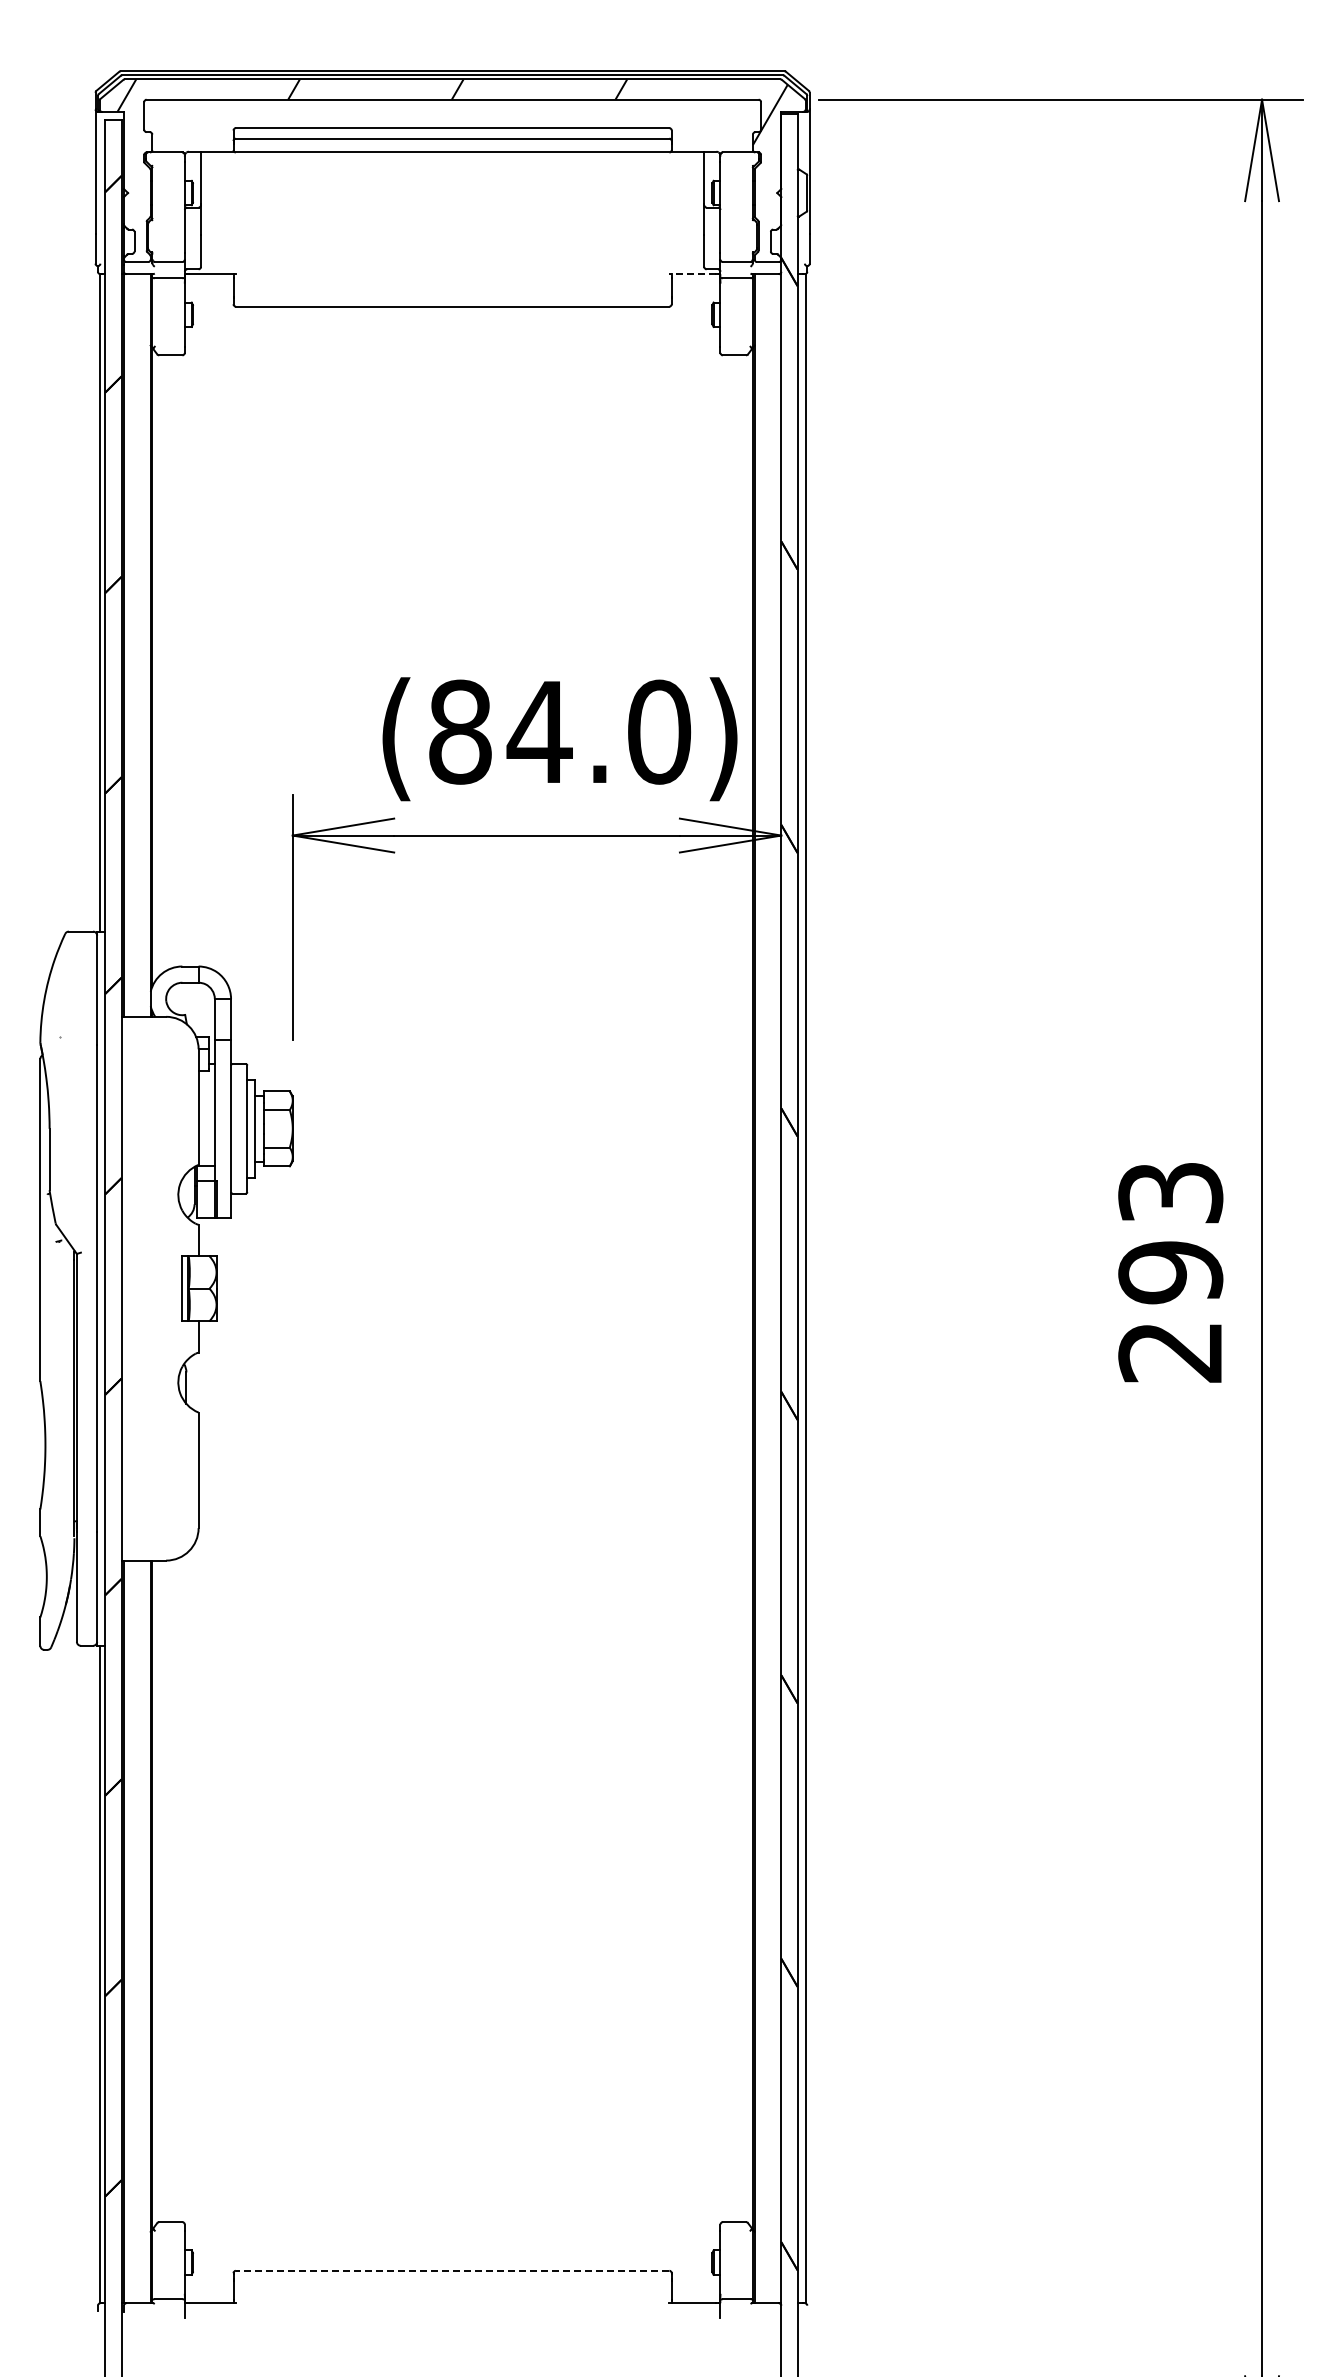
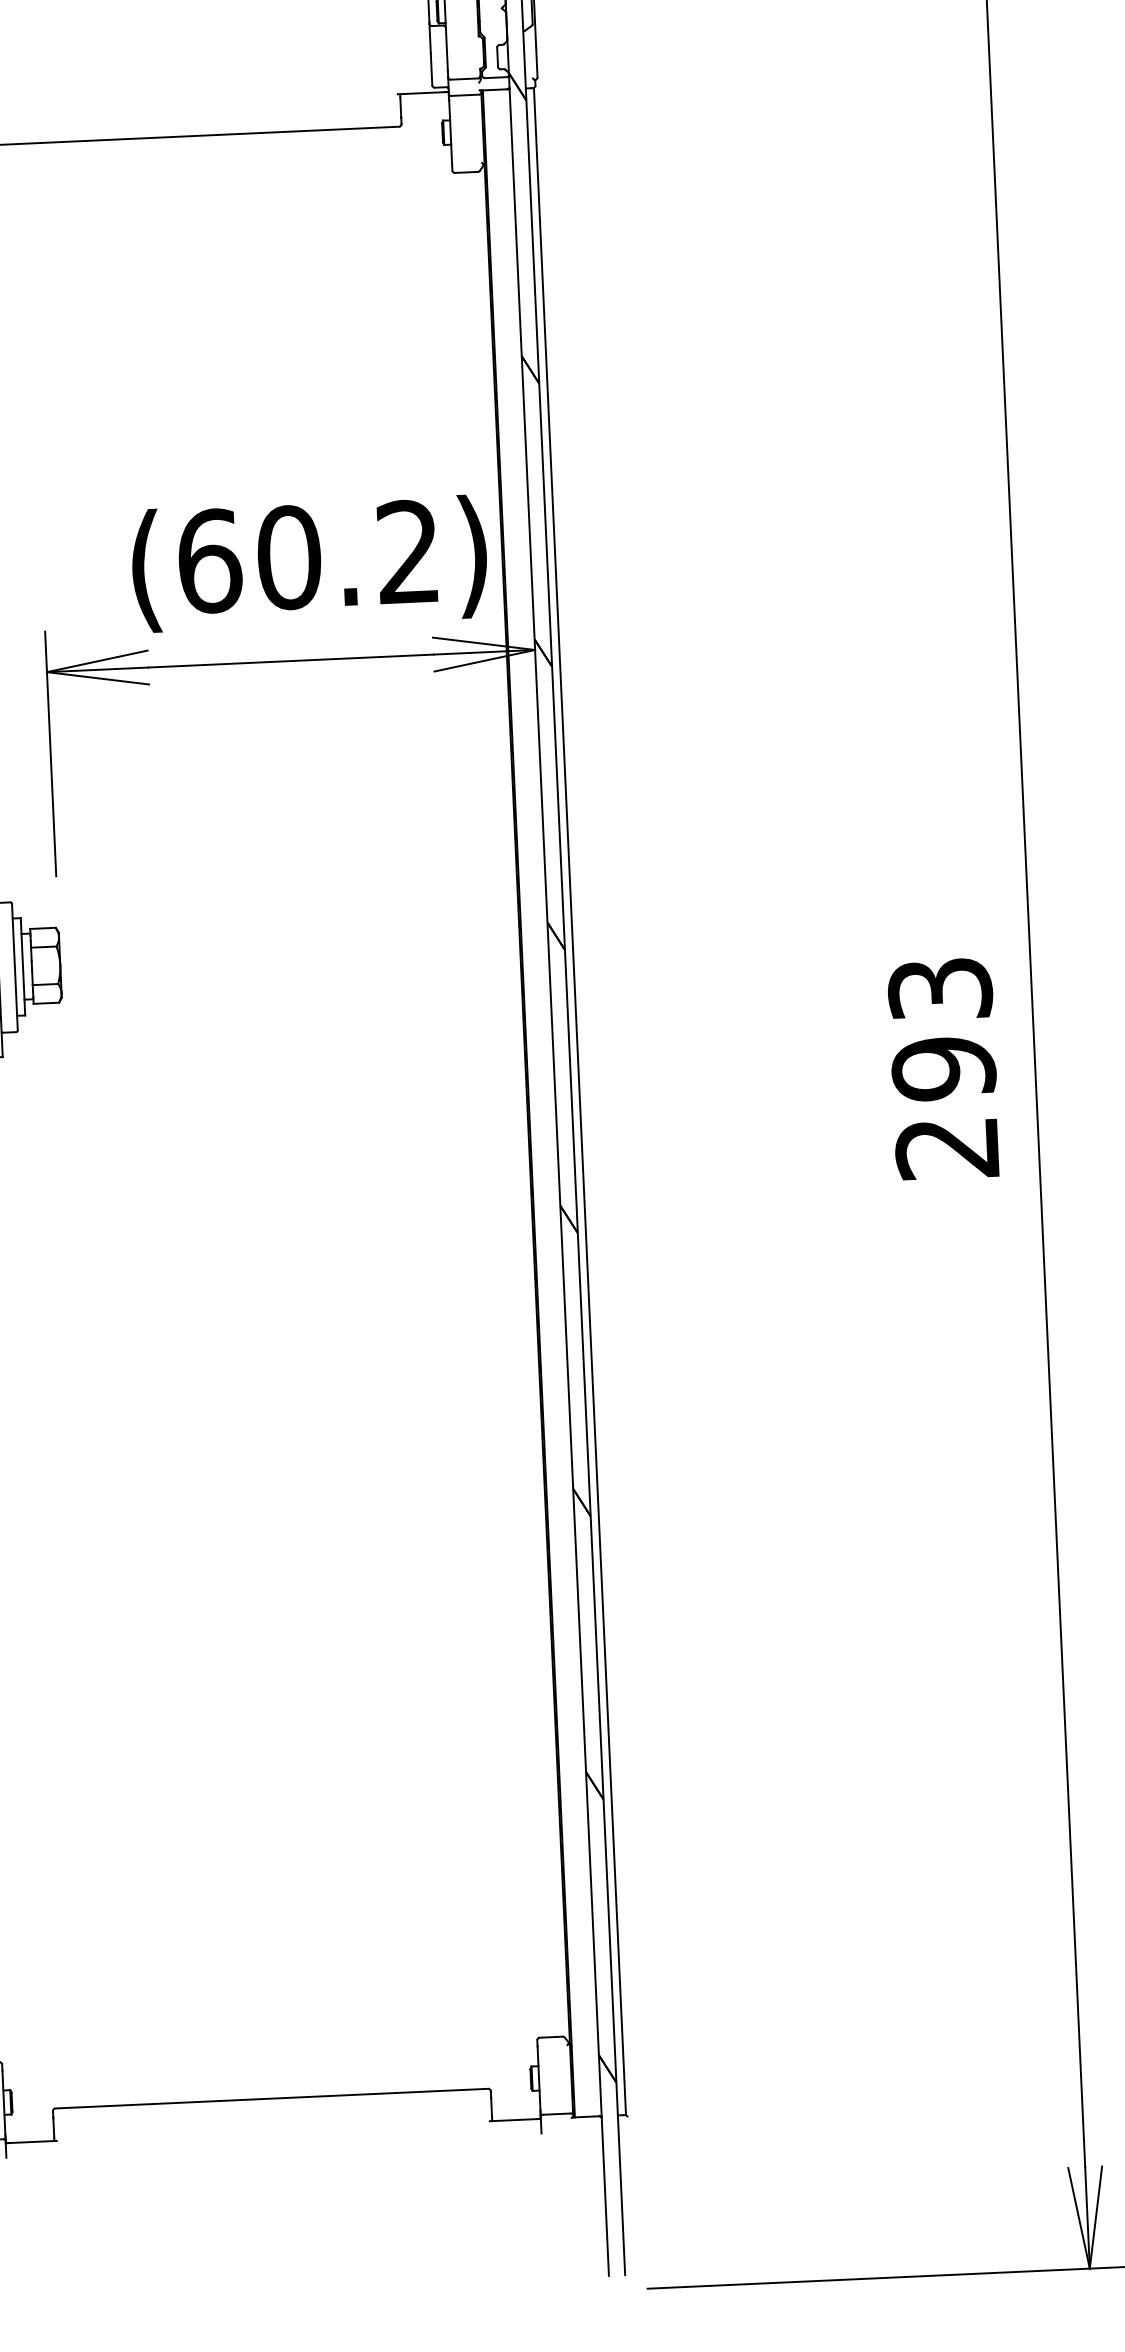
line: (692, 274) -> (420, 93), dashed -> solid
text: (560, 731) -> (309, 556), (84.0) -> (60.2)
line: (452, 2270) -> (271, 2098), dashed -> solid

